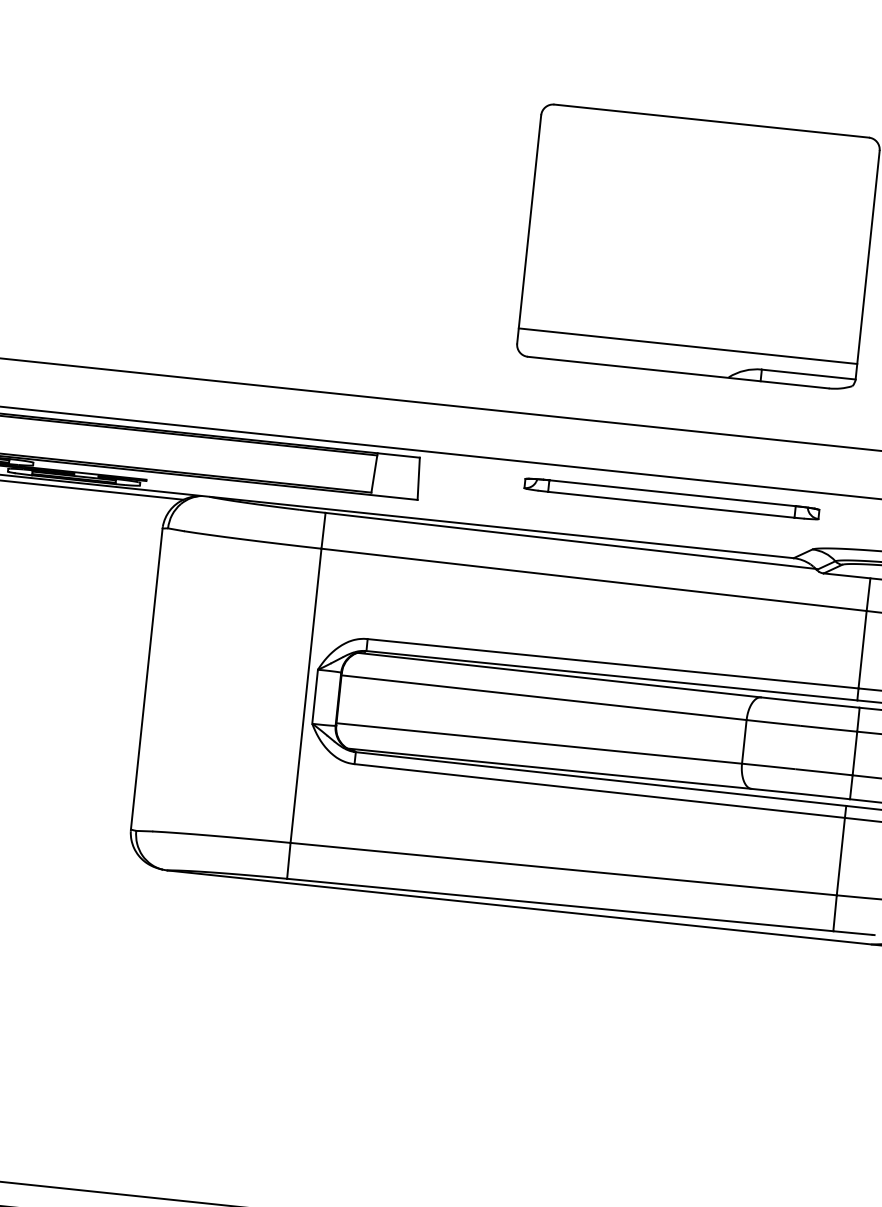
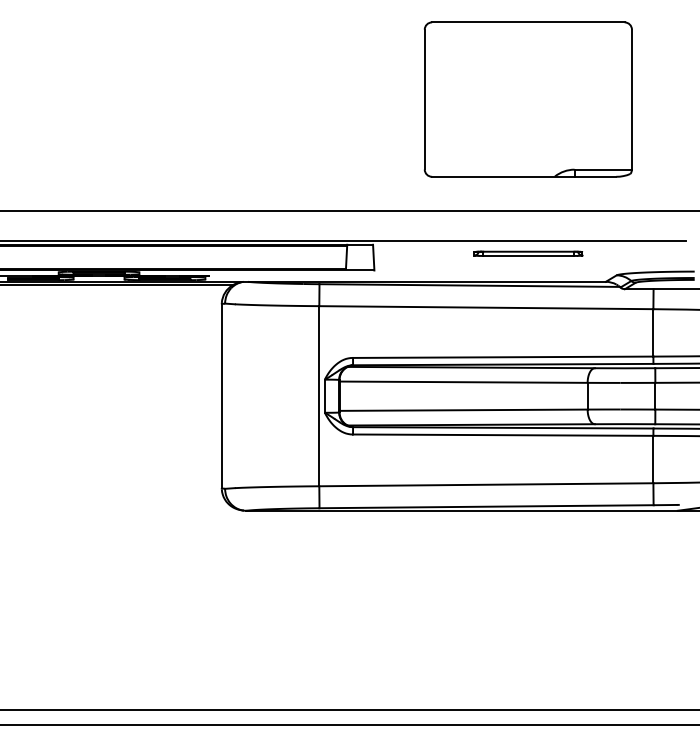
line: (686, 346) -> (527, 160), removed
part: (672, 498) -> (528, 253), size x0.6

